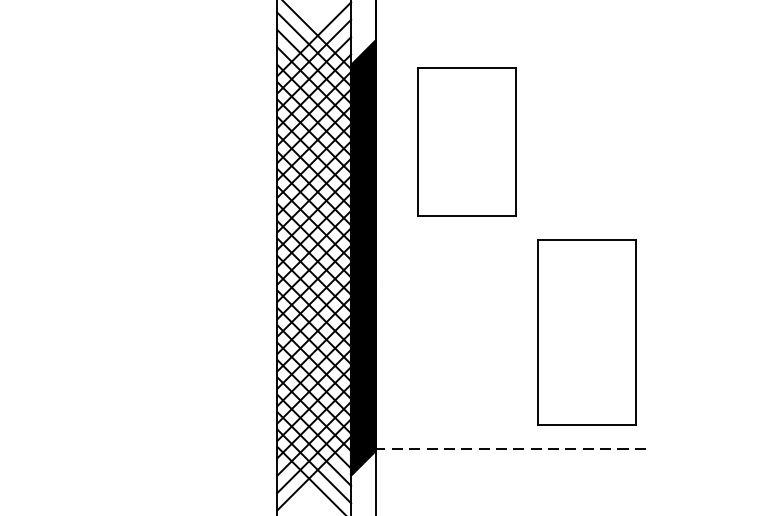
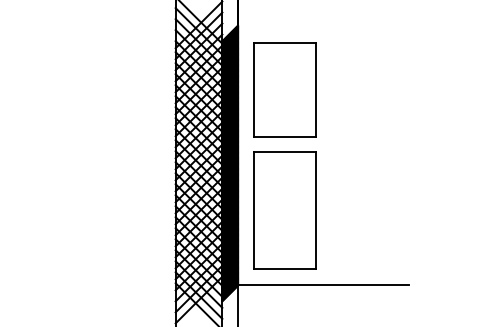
part: (466, 141) -> (284, 89), moved
part: (586, 332) -> (284, 210), moved
line: (510, 448) -> (323, 284), dashed -> solid

